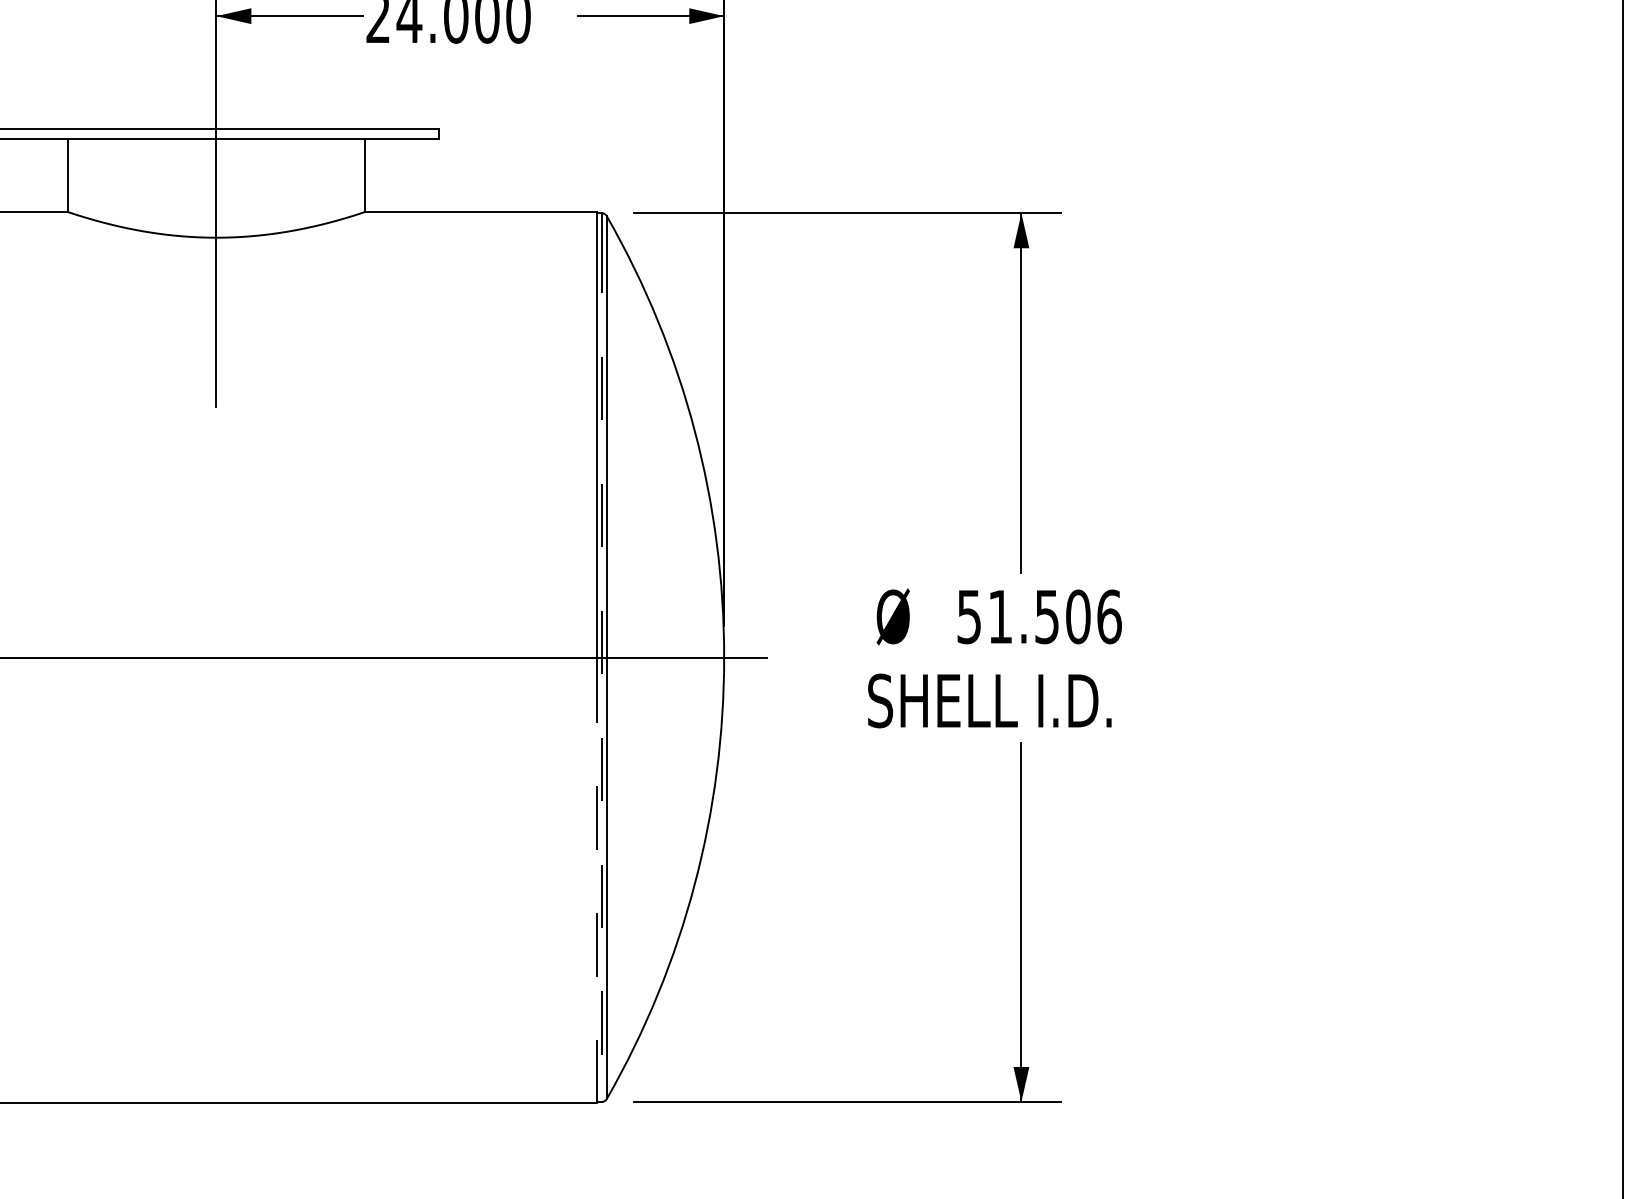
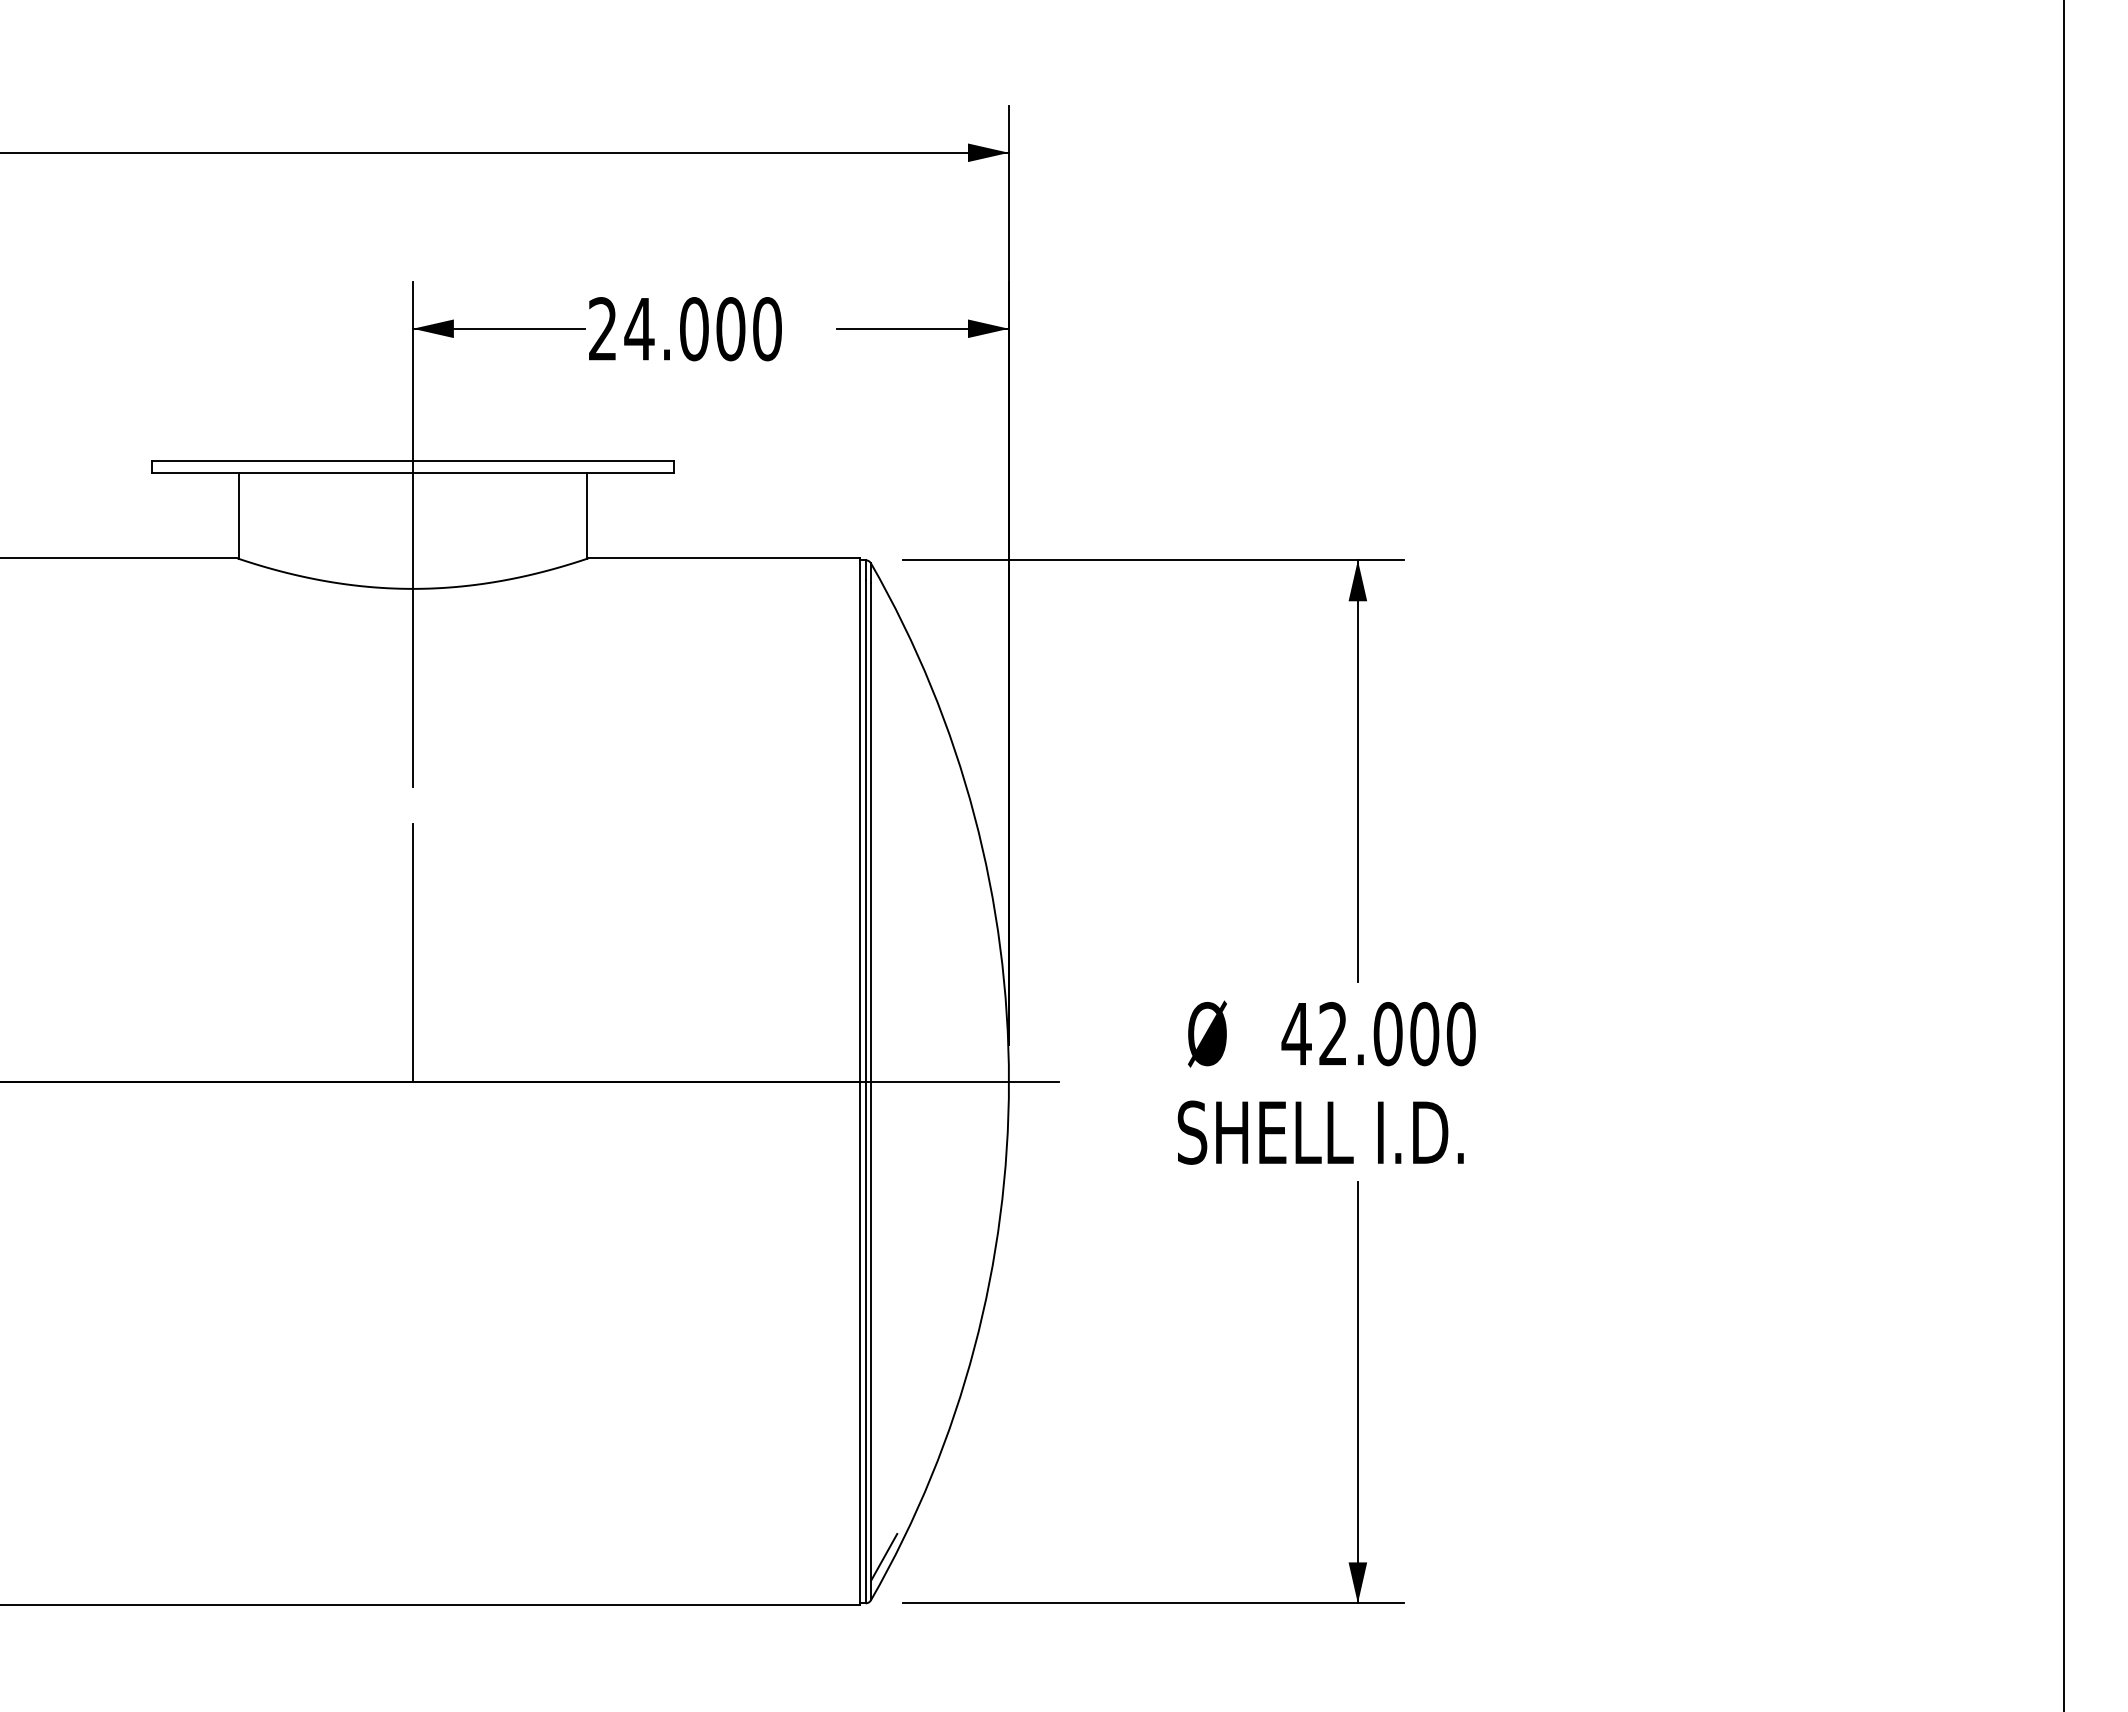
line: (216, 547) -> (412, 952), added
text: (1038, 617) -> (1378, 1034), 51.506 -> 42.000
line: (601, 665) -> (865, 1091), dashed -> solid
line: (596, 880) -> (859, 1343), dashed -> solid
line: (618, 1061) -> (884, 1556), added

